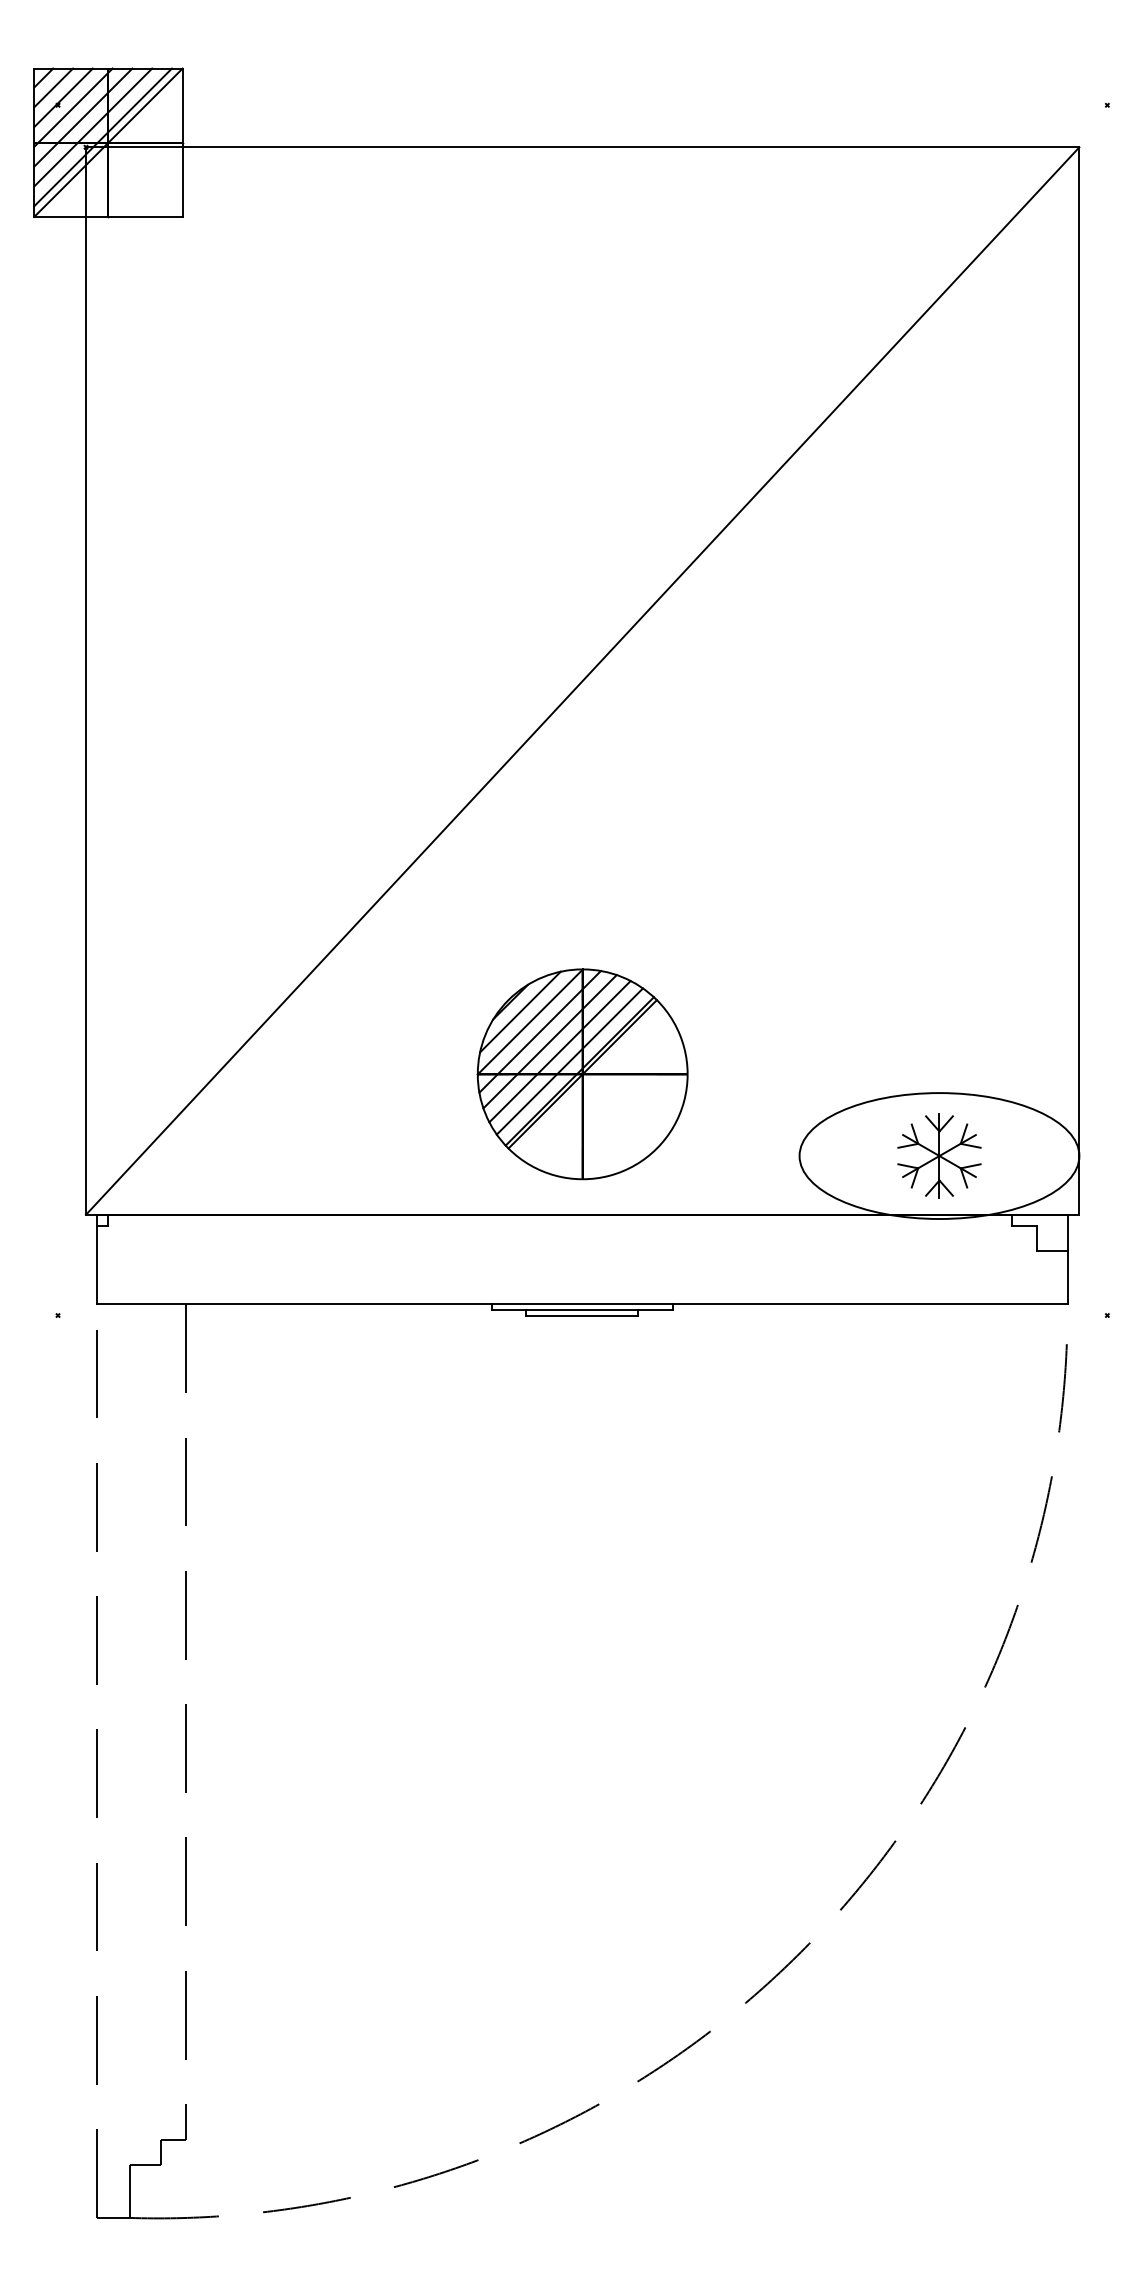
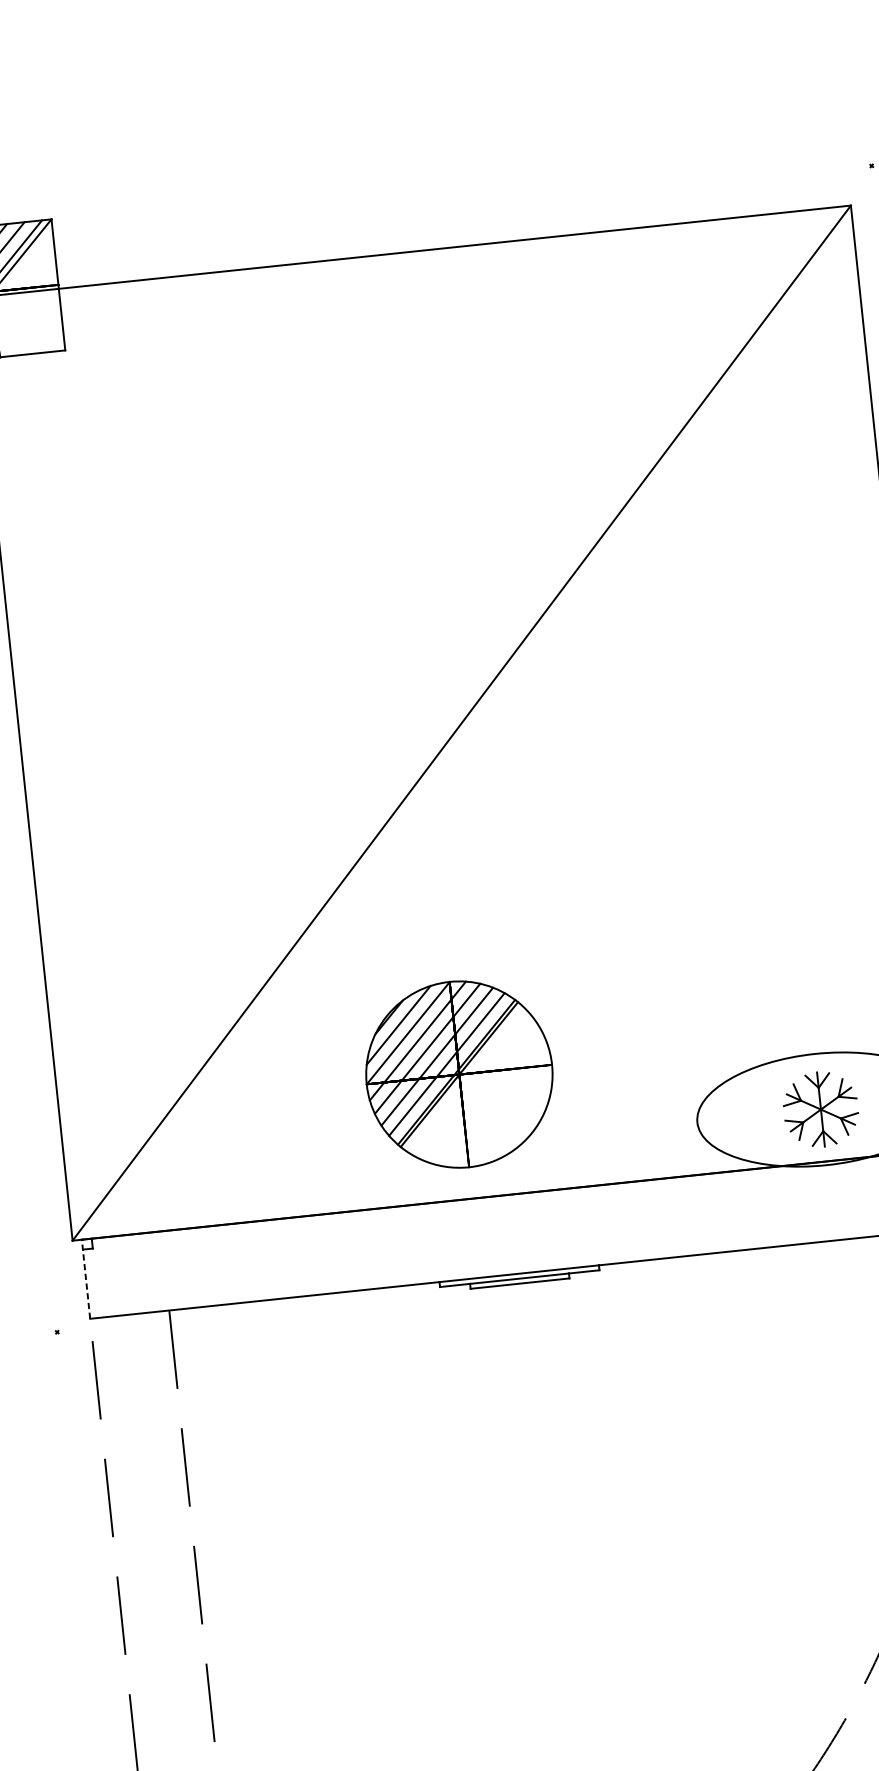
part: (582, 1074) -> (459, 1074), moved
line: (96, 1259) -> (86, 1279), solid -> dashed

